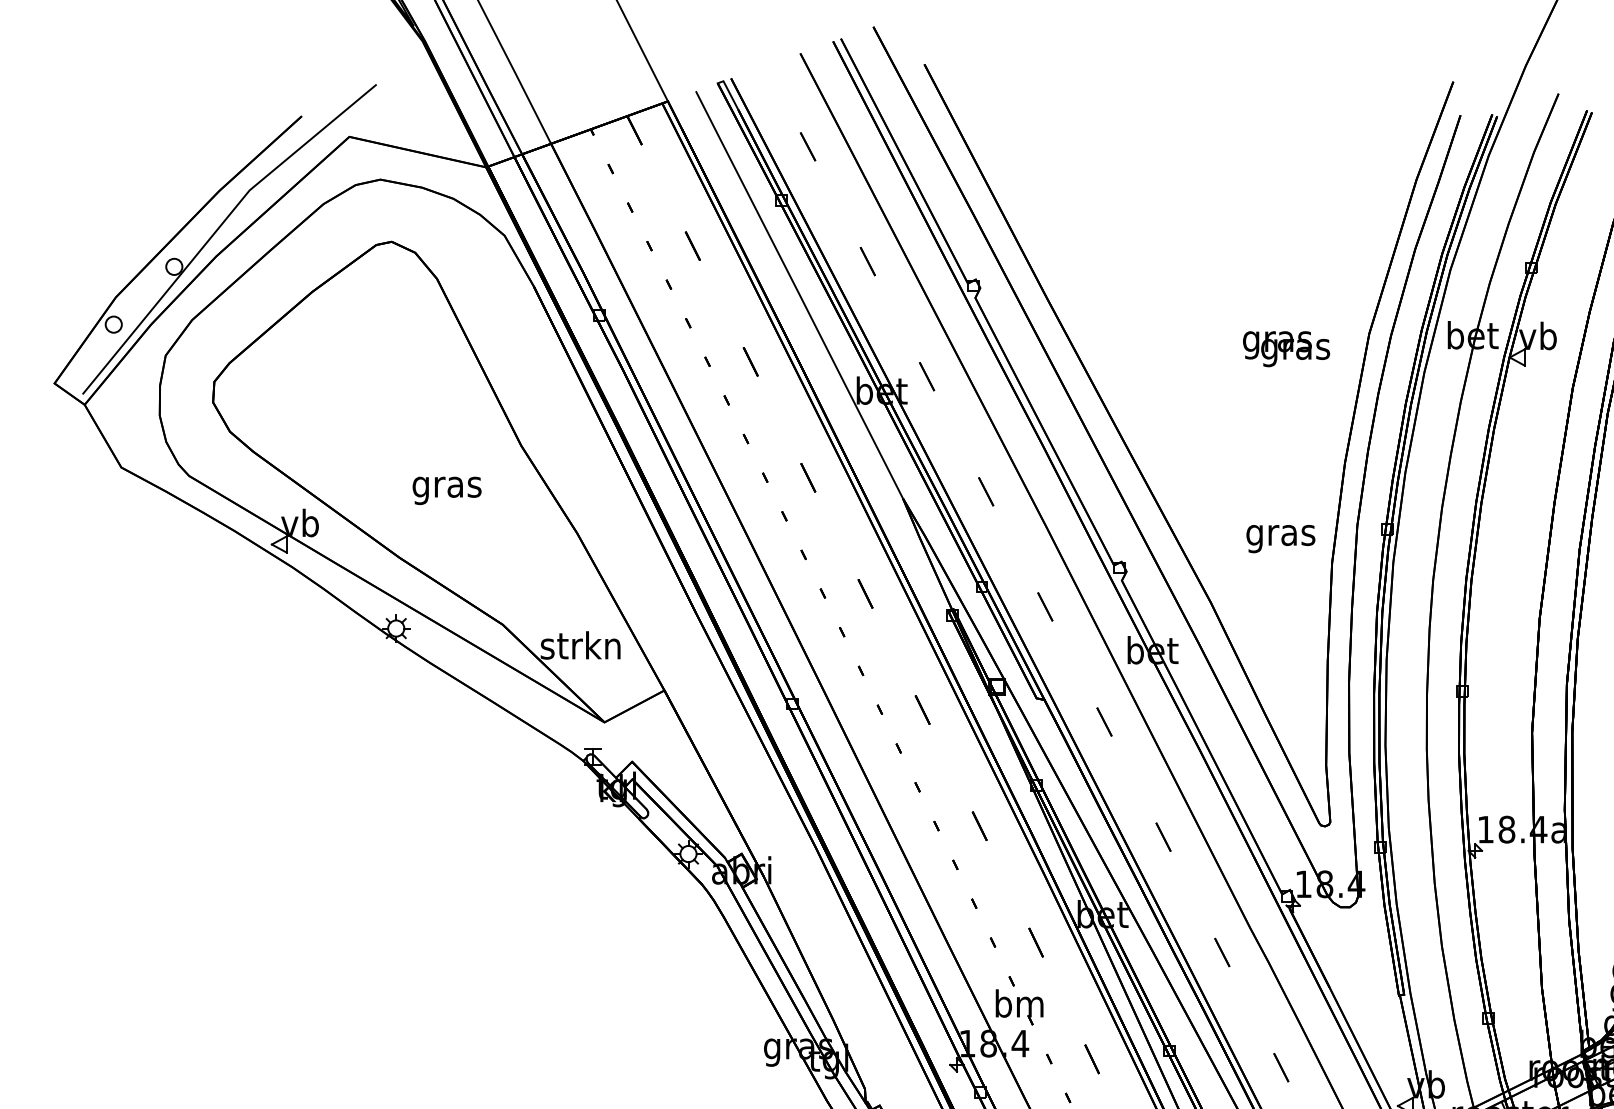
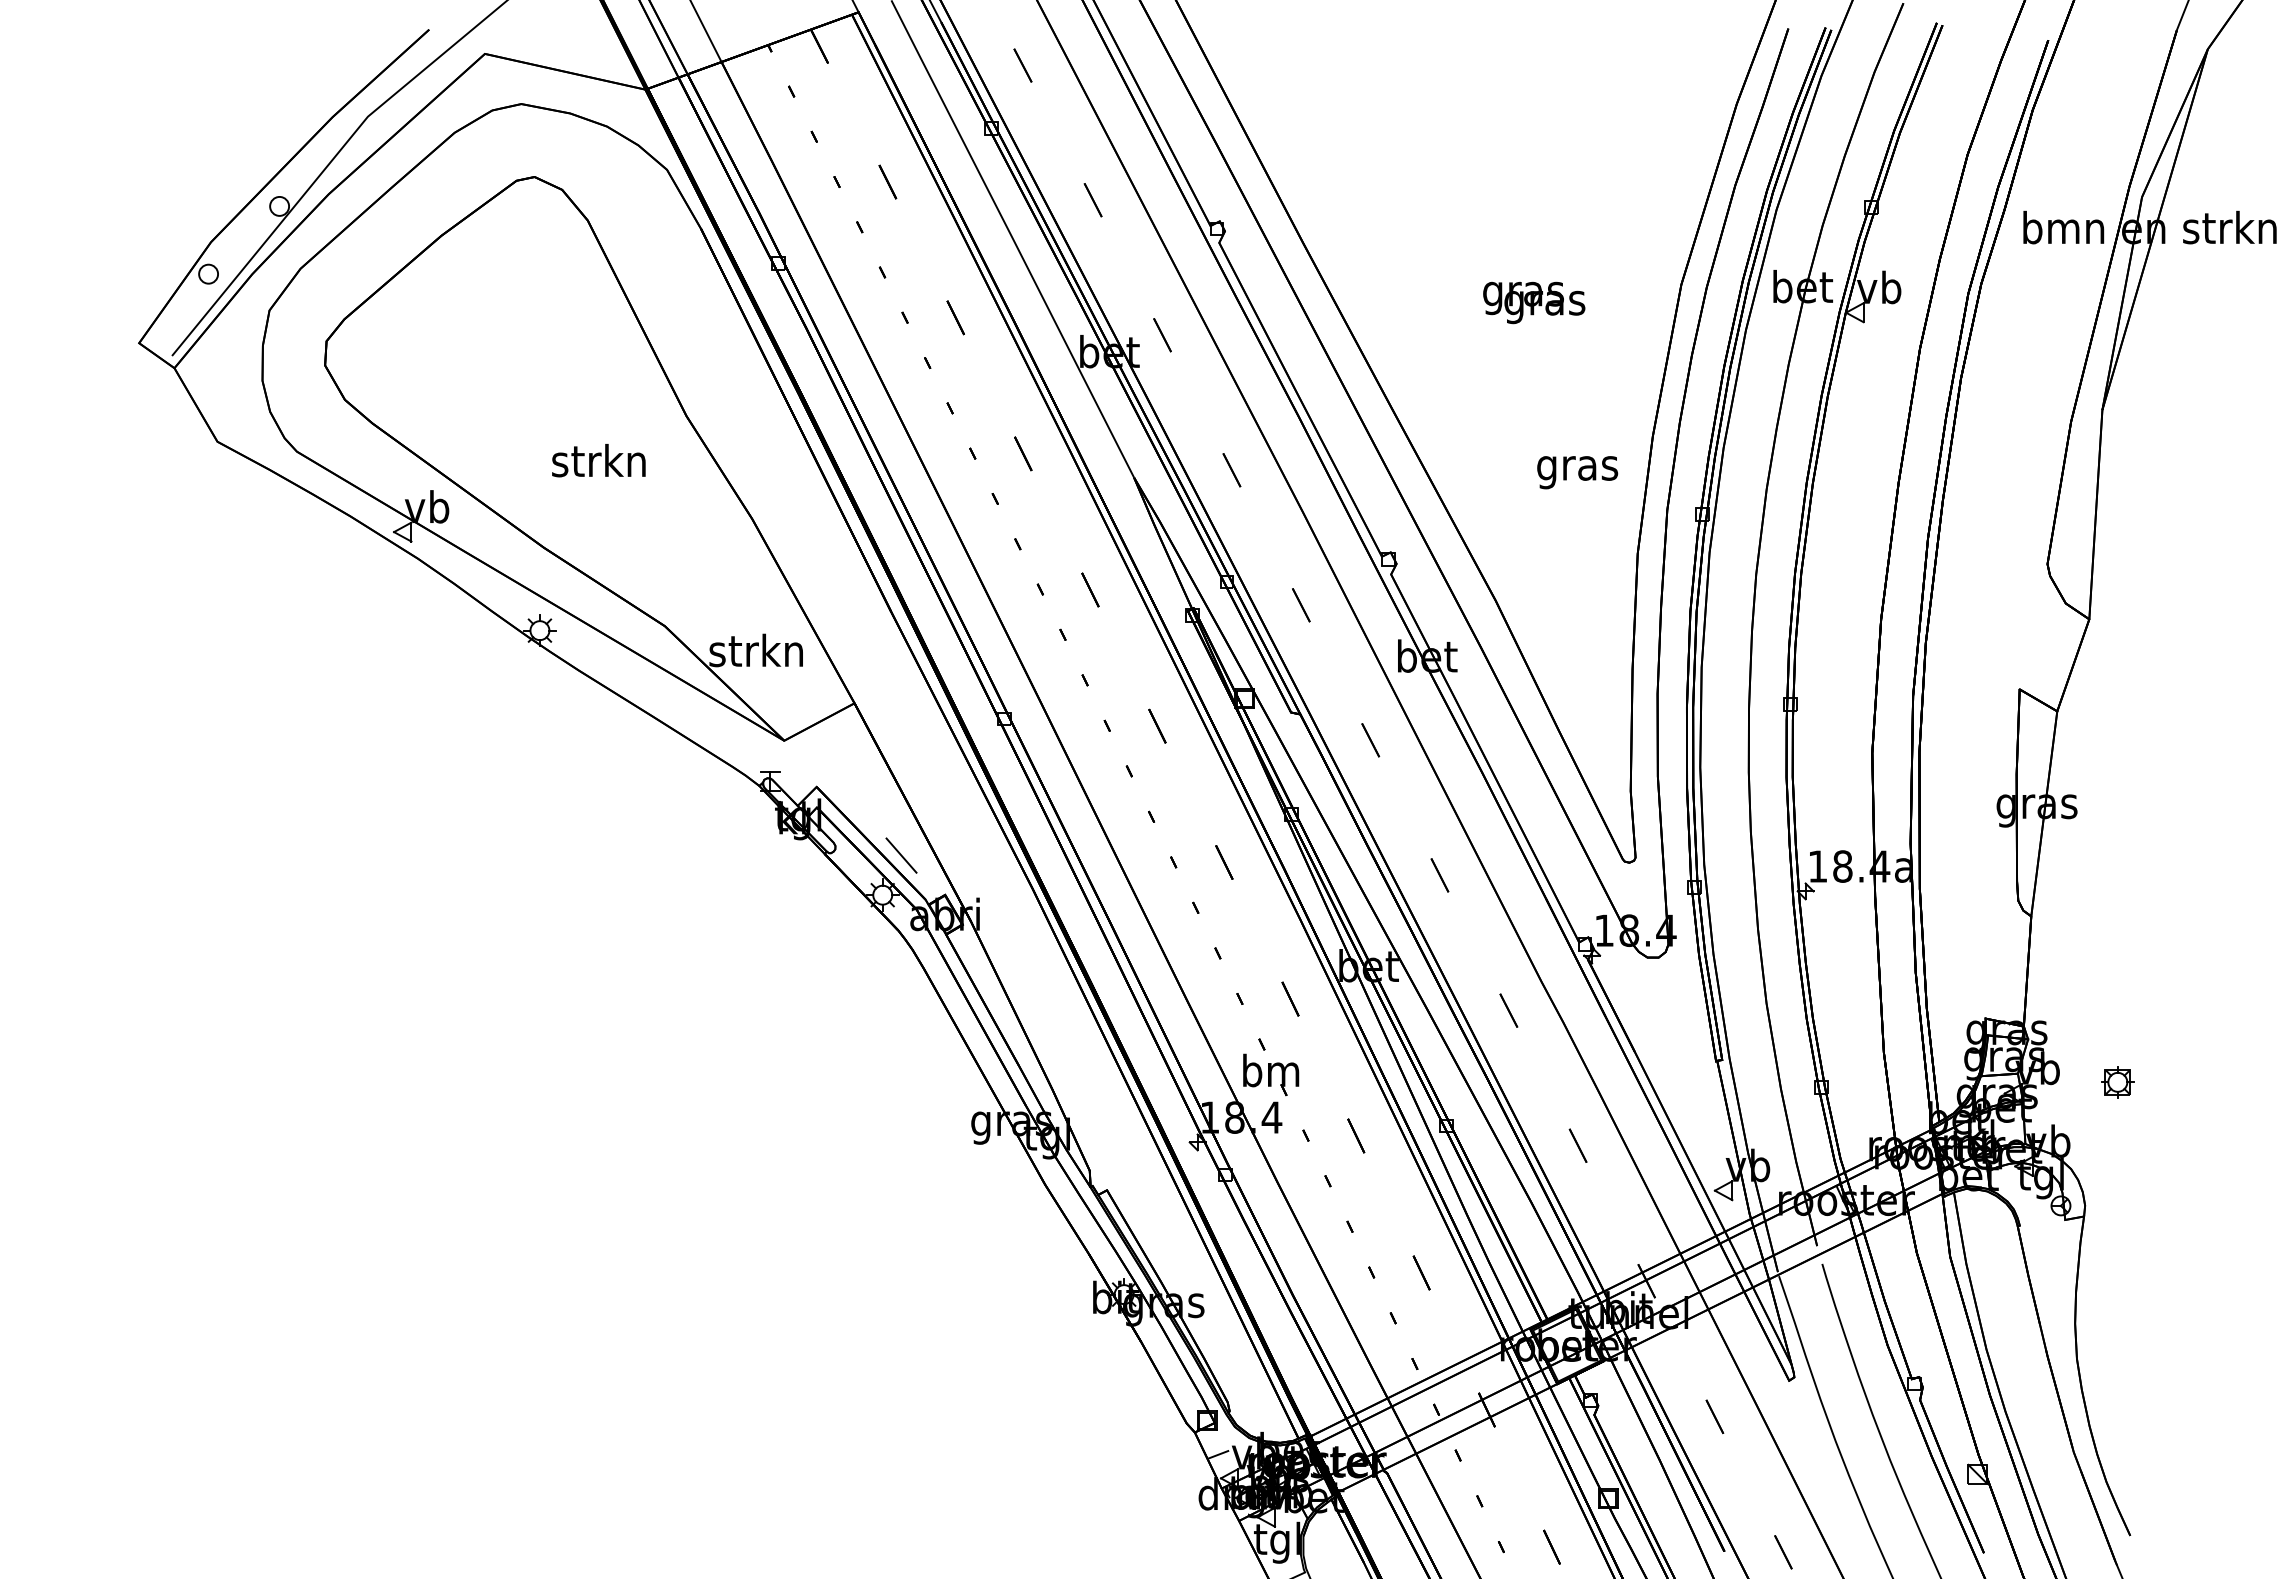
text: (1286, 348) -> (1534, 302), moved
text: (446, 486) -> (598, 464), gras -> strkn
text: (1280, 538) -> (1577, 472), moved
line: (704, 820) -> (901, 855), added

